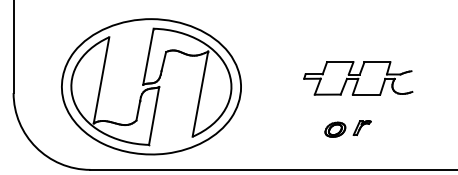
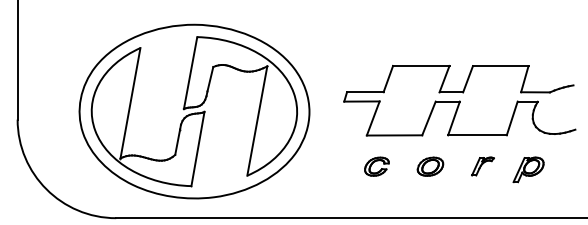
part: (357, 78) -> (459, 100), size x1.67
part: (361, 128) -> (482, 166), moved
part: (293, 129) -> (376, 166), added
part: (411, 131) -> (528, 169), added

